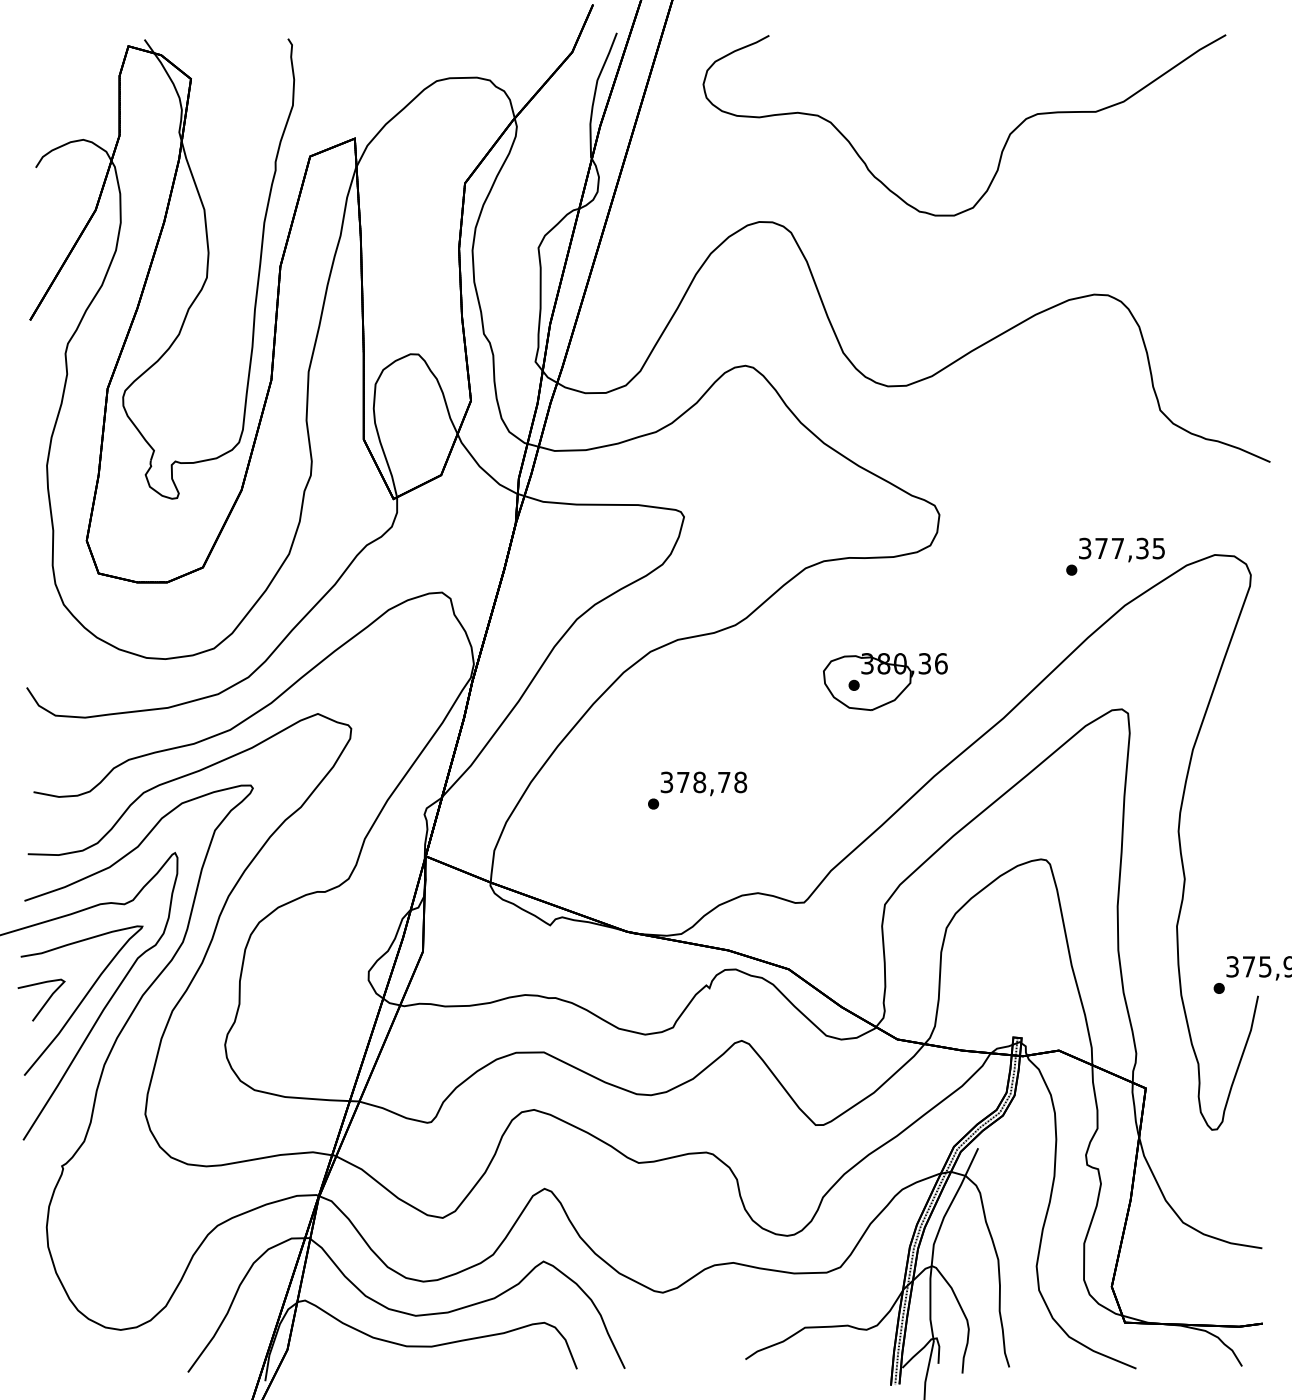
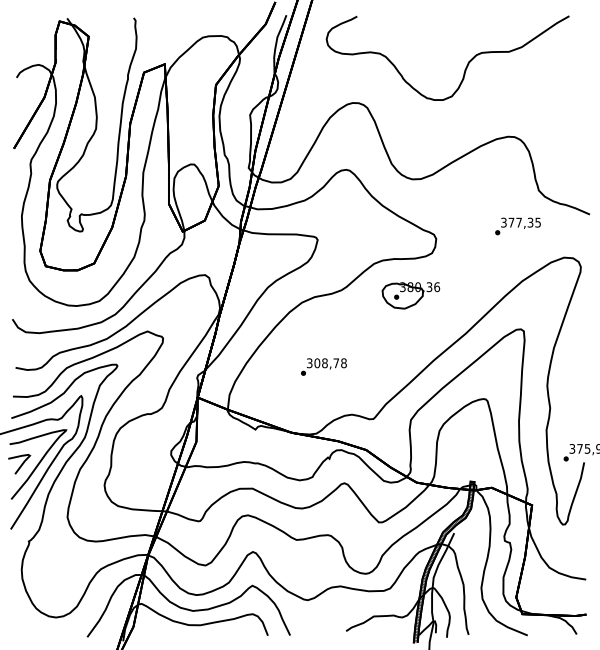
text: (1114, 556) -> (517, 226), moved
part: (883, 681) -> (410, 295), moved
text: (683, 782) -> (317, 363), 378,78 -> 308,78

